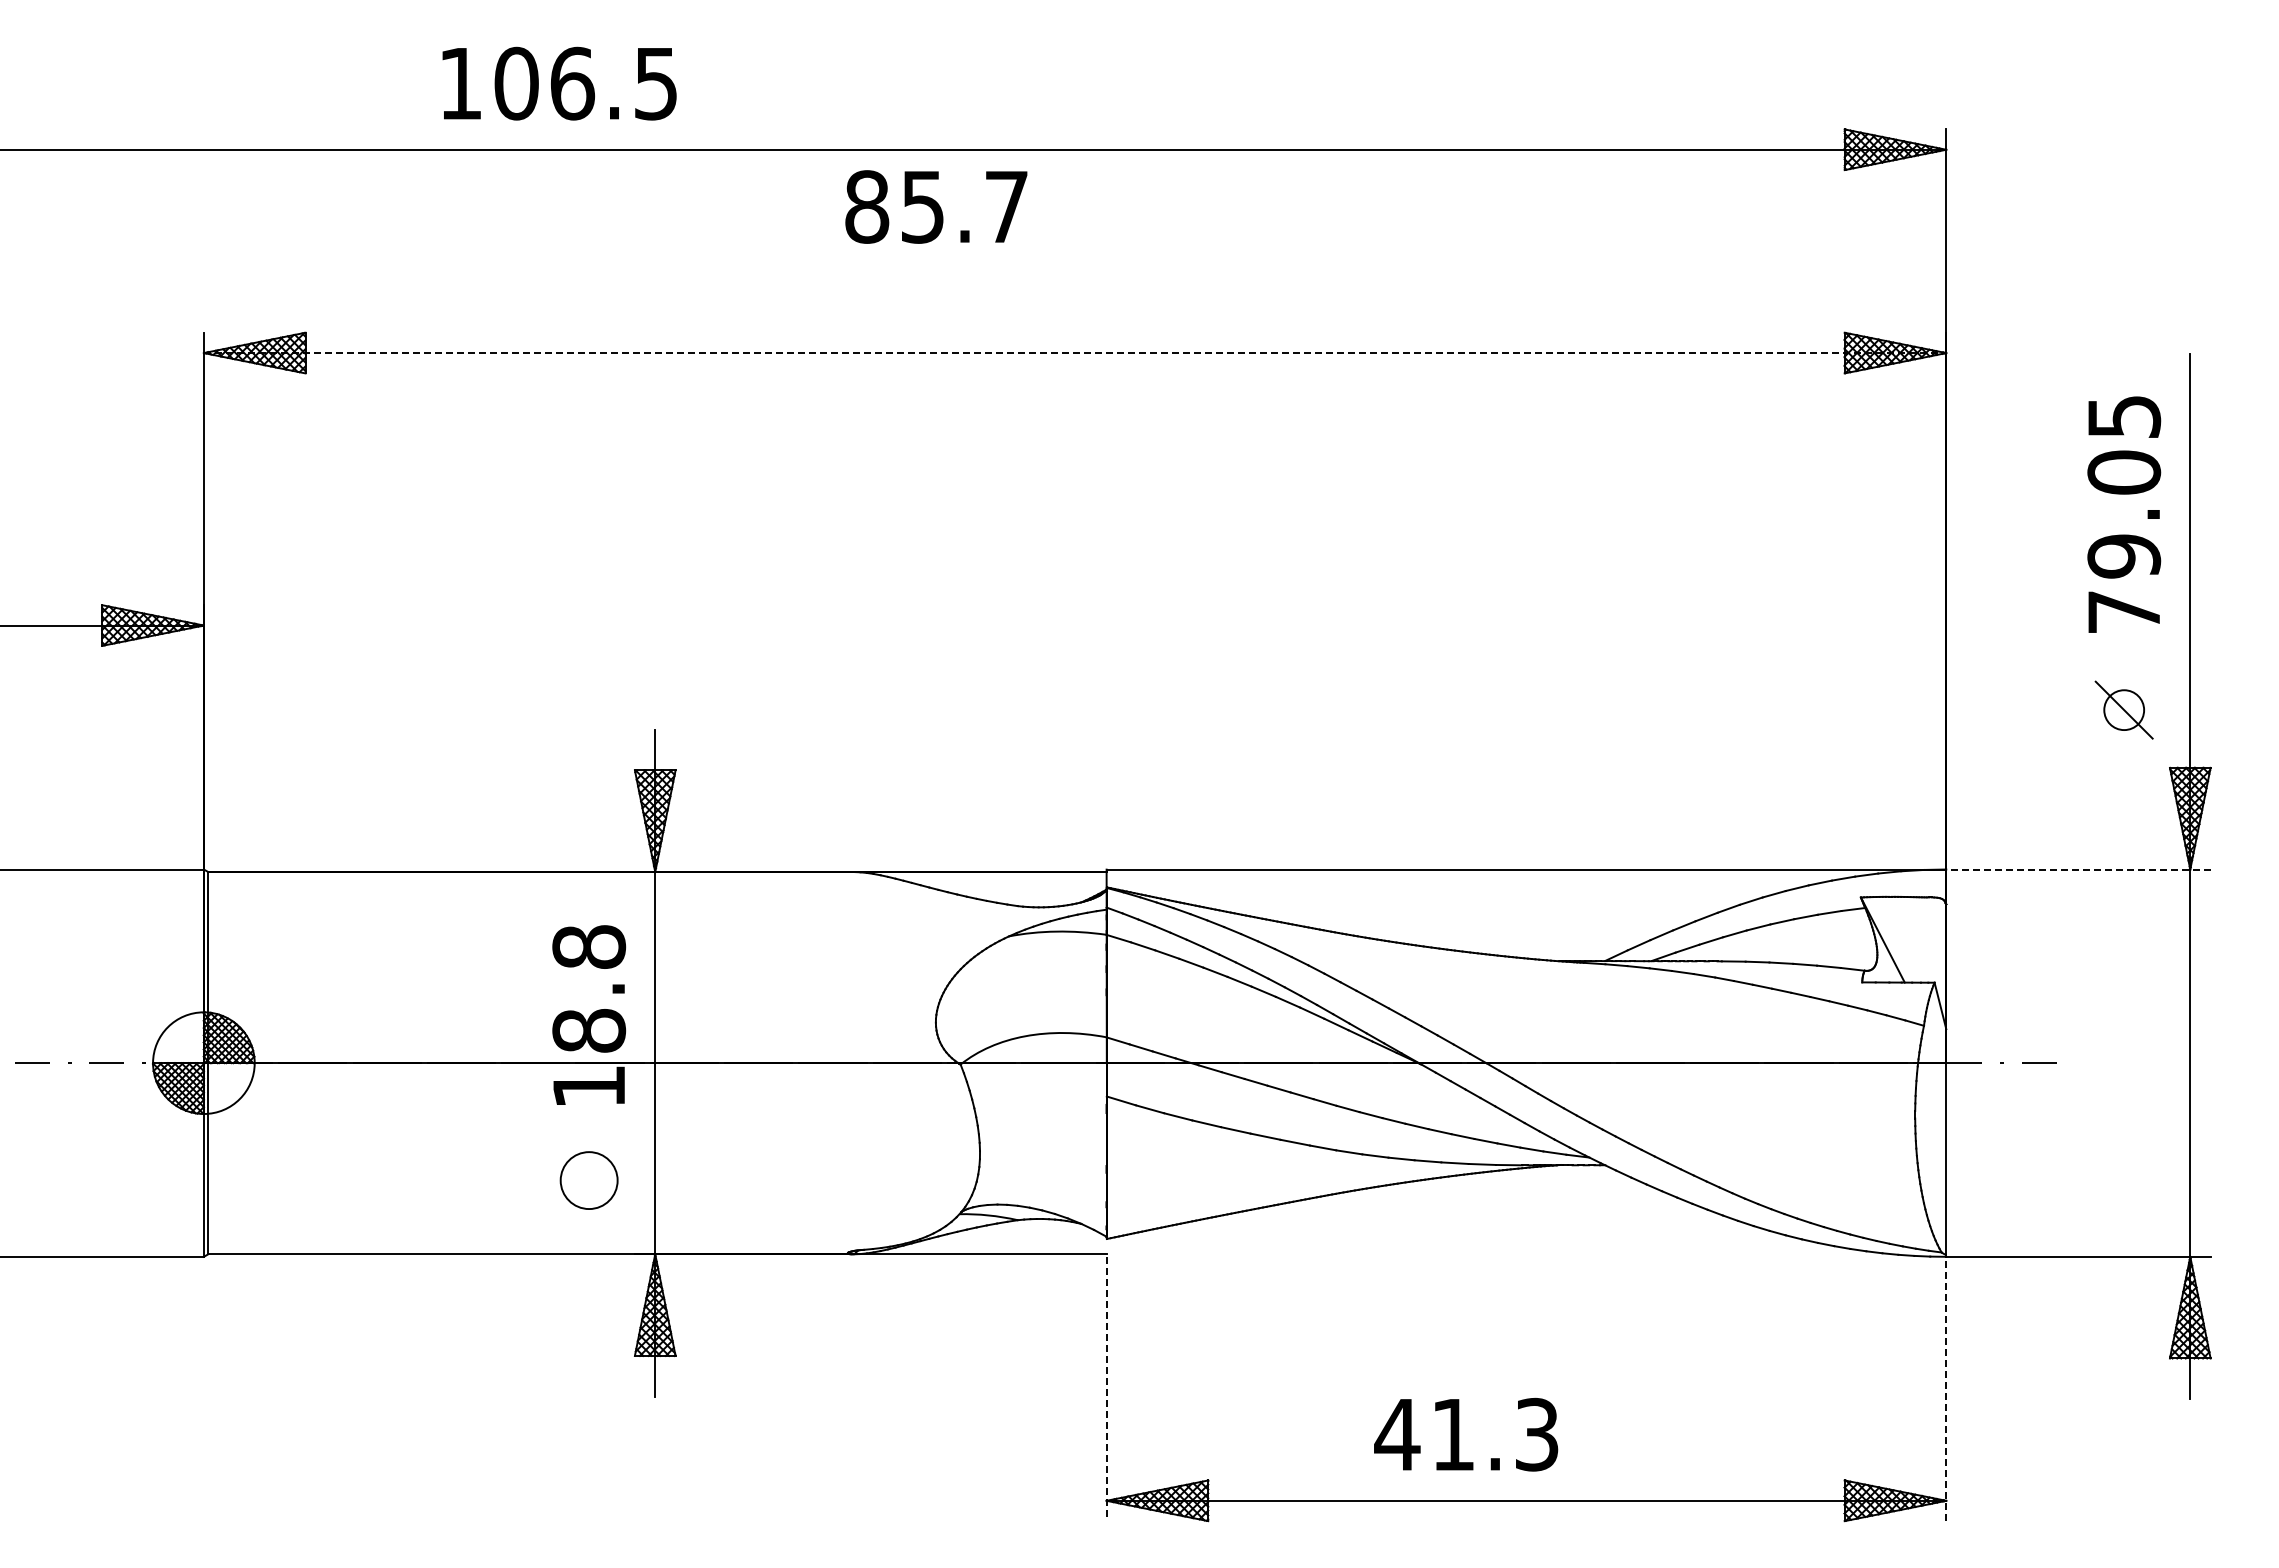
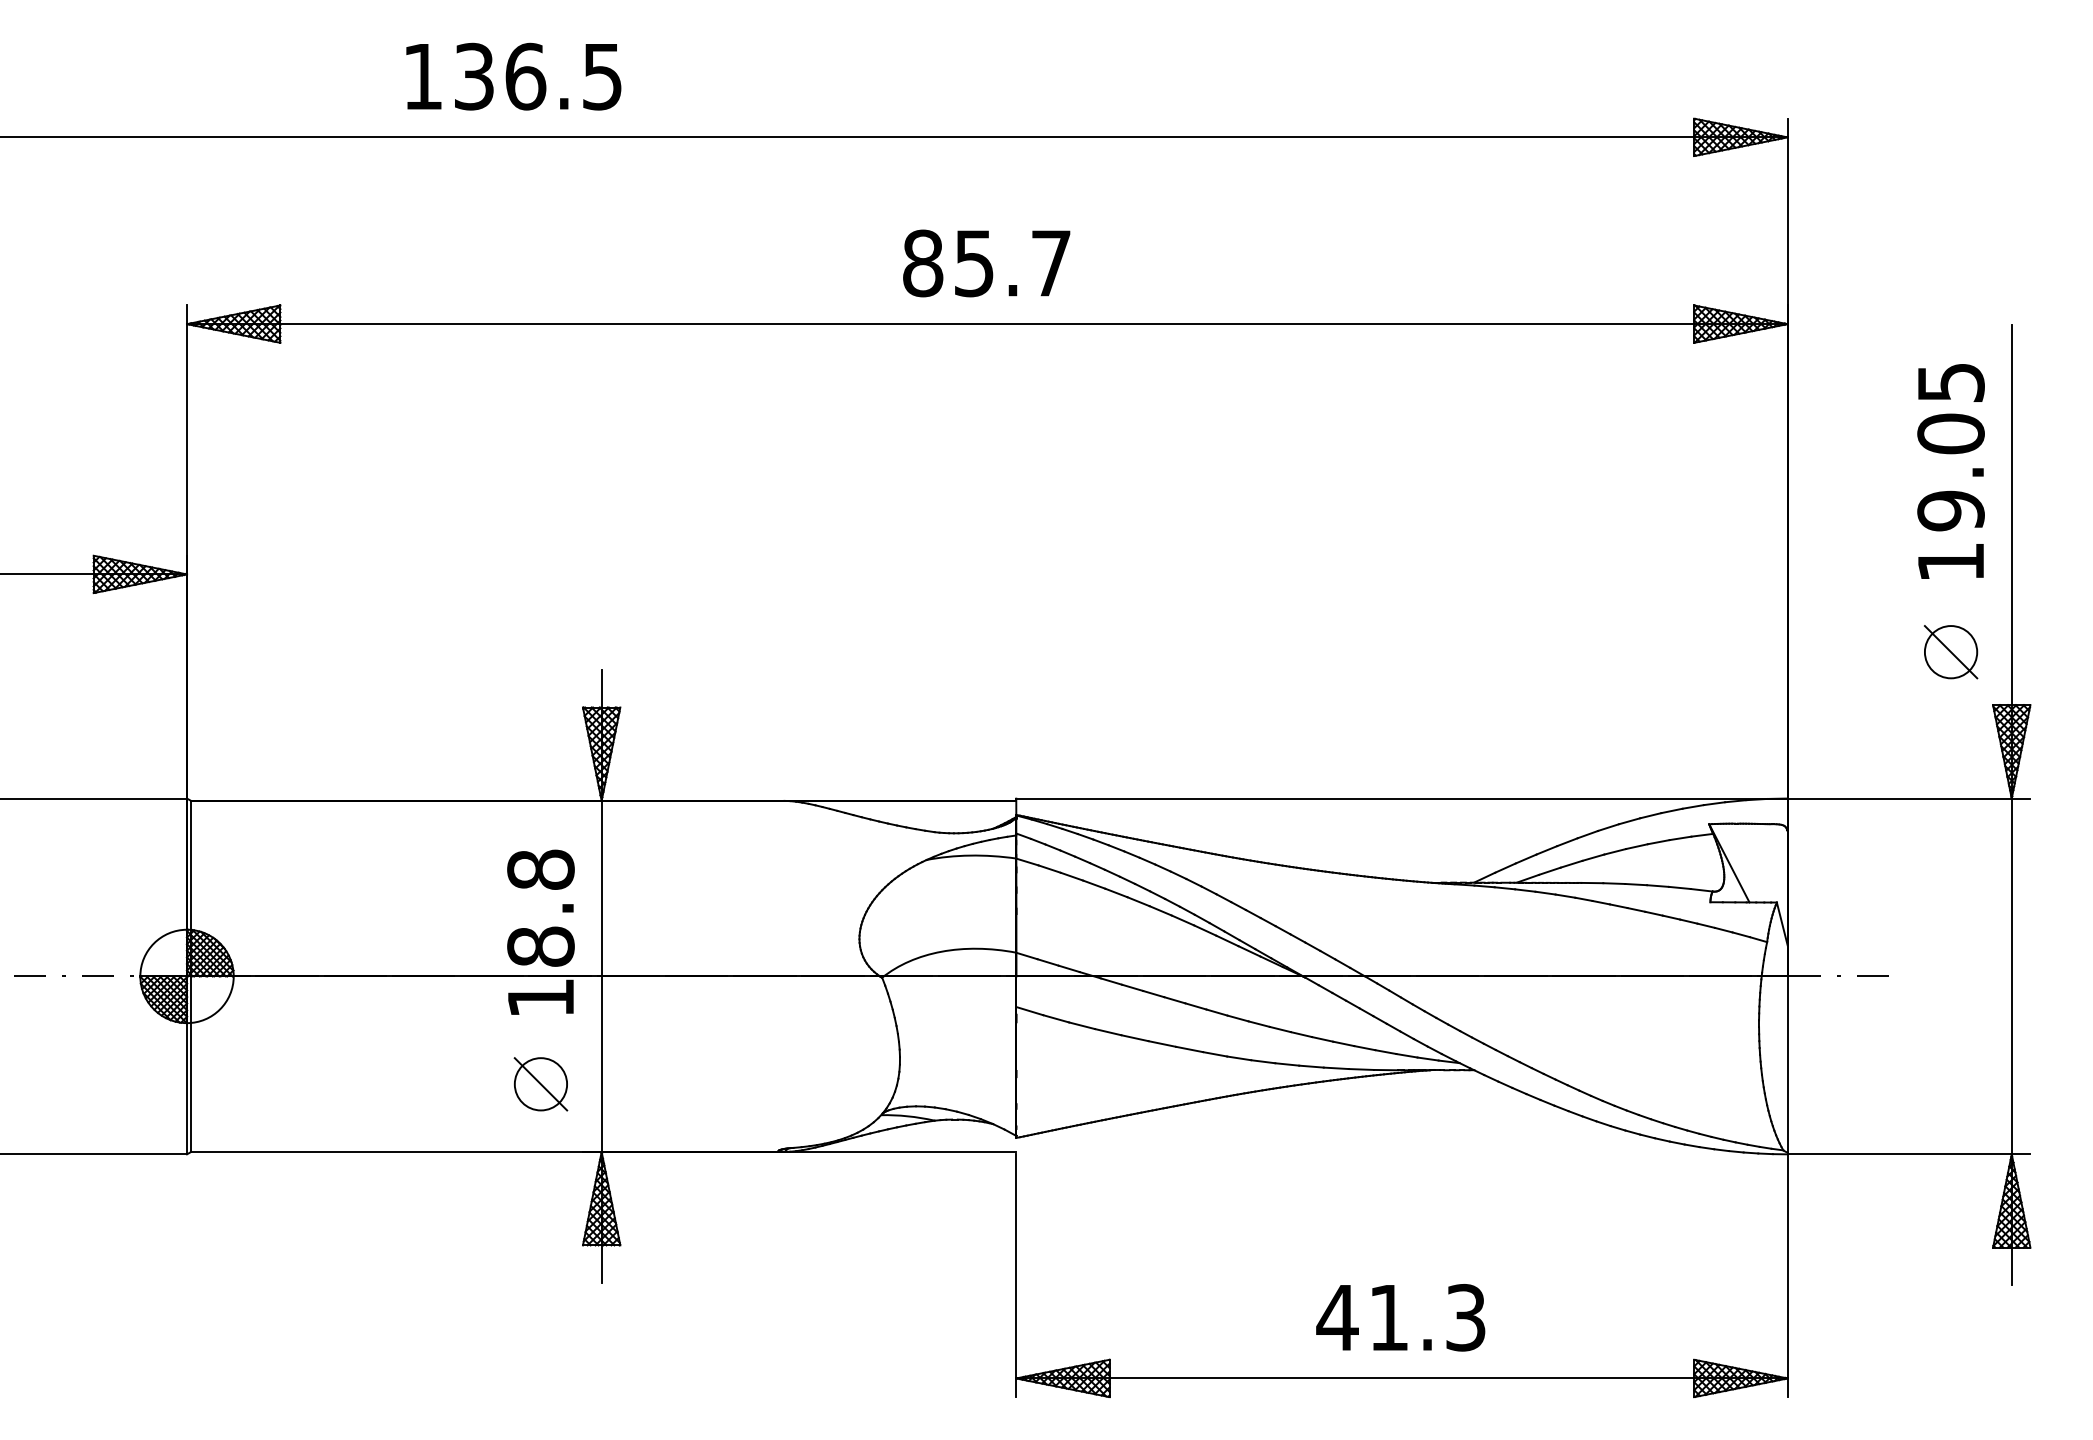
text: (516, 83) -> (474, 76), 106.5 -> 136.5
text: (936, 206) -> (986, 262), moved
line: (1075, 353) -> (987, 324), dashed -> solid
text: (2123, 611) -> (1950, 561), 79.05 -> 19.05
circle: (2123, 709) -> (1950, 651), size x1.43
line: (2077, 869) -> (1908, 798), dashed -> solid
line: (588, 1180) -> (540, 1084), added
line: (1946, 1388) -> (1787, 1275), dashed -> solid
line: (1106, 1389) -> (1016, 1276), dashed -> solid
text: (1466, 1434) -> (1401, 1317), moved

